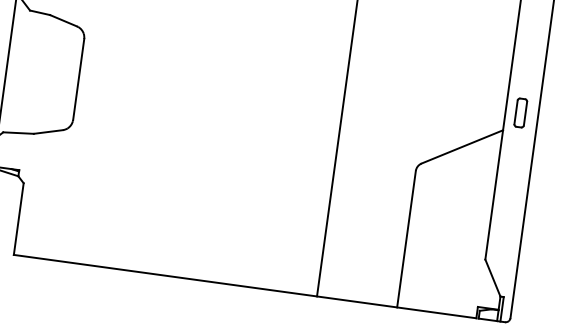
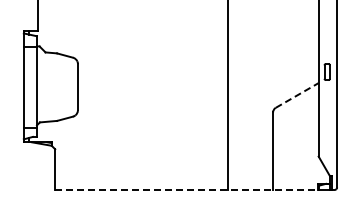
line: (462, 147) -> (297, 95), solid -> dashed
line: (246, 287) -> (187, 190), solid -> dashed

